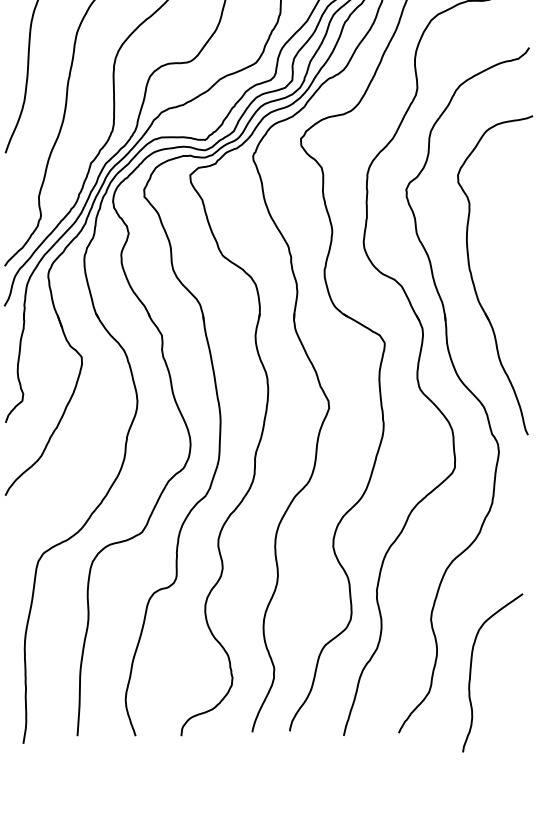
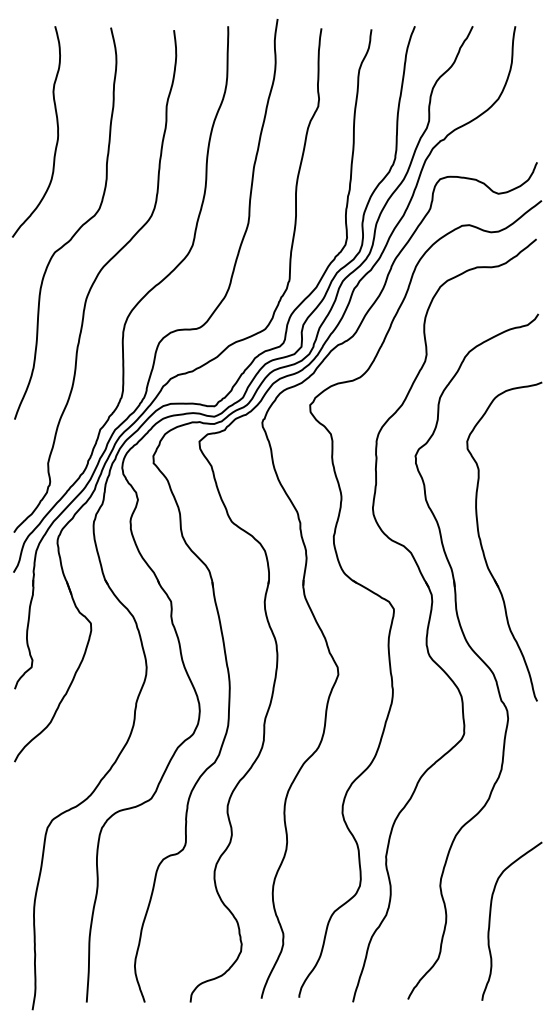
curve: (471, 672) -> (490, 920), moved

